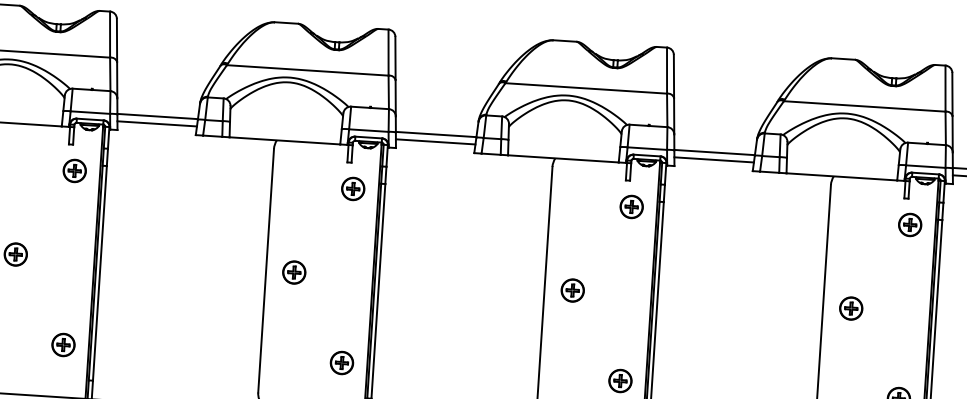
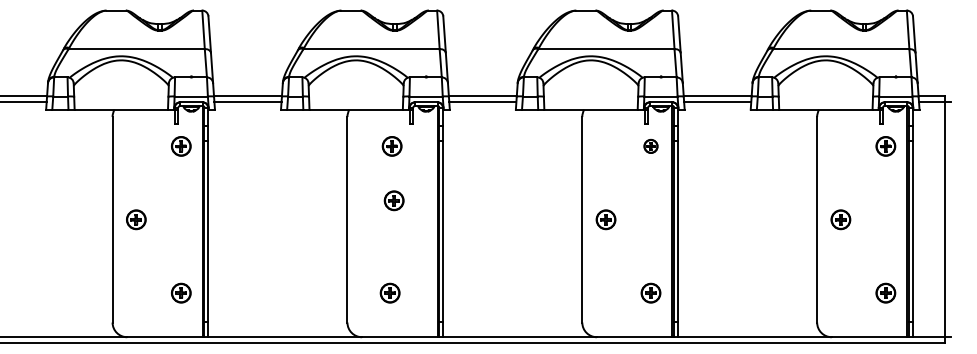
part: (352, 189) -> (391, 146), moved
part: (631, 207) -> (650, 146), size x0.7
part: (293, 272) -> (393, 200), moved
part: (341, 362) -> (389, 292), moved

